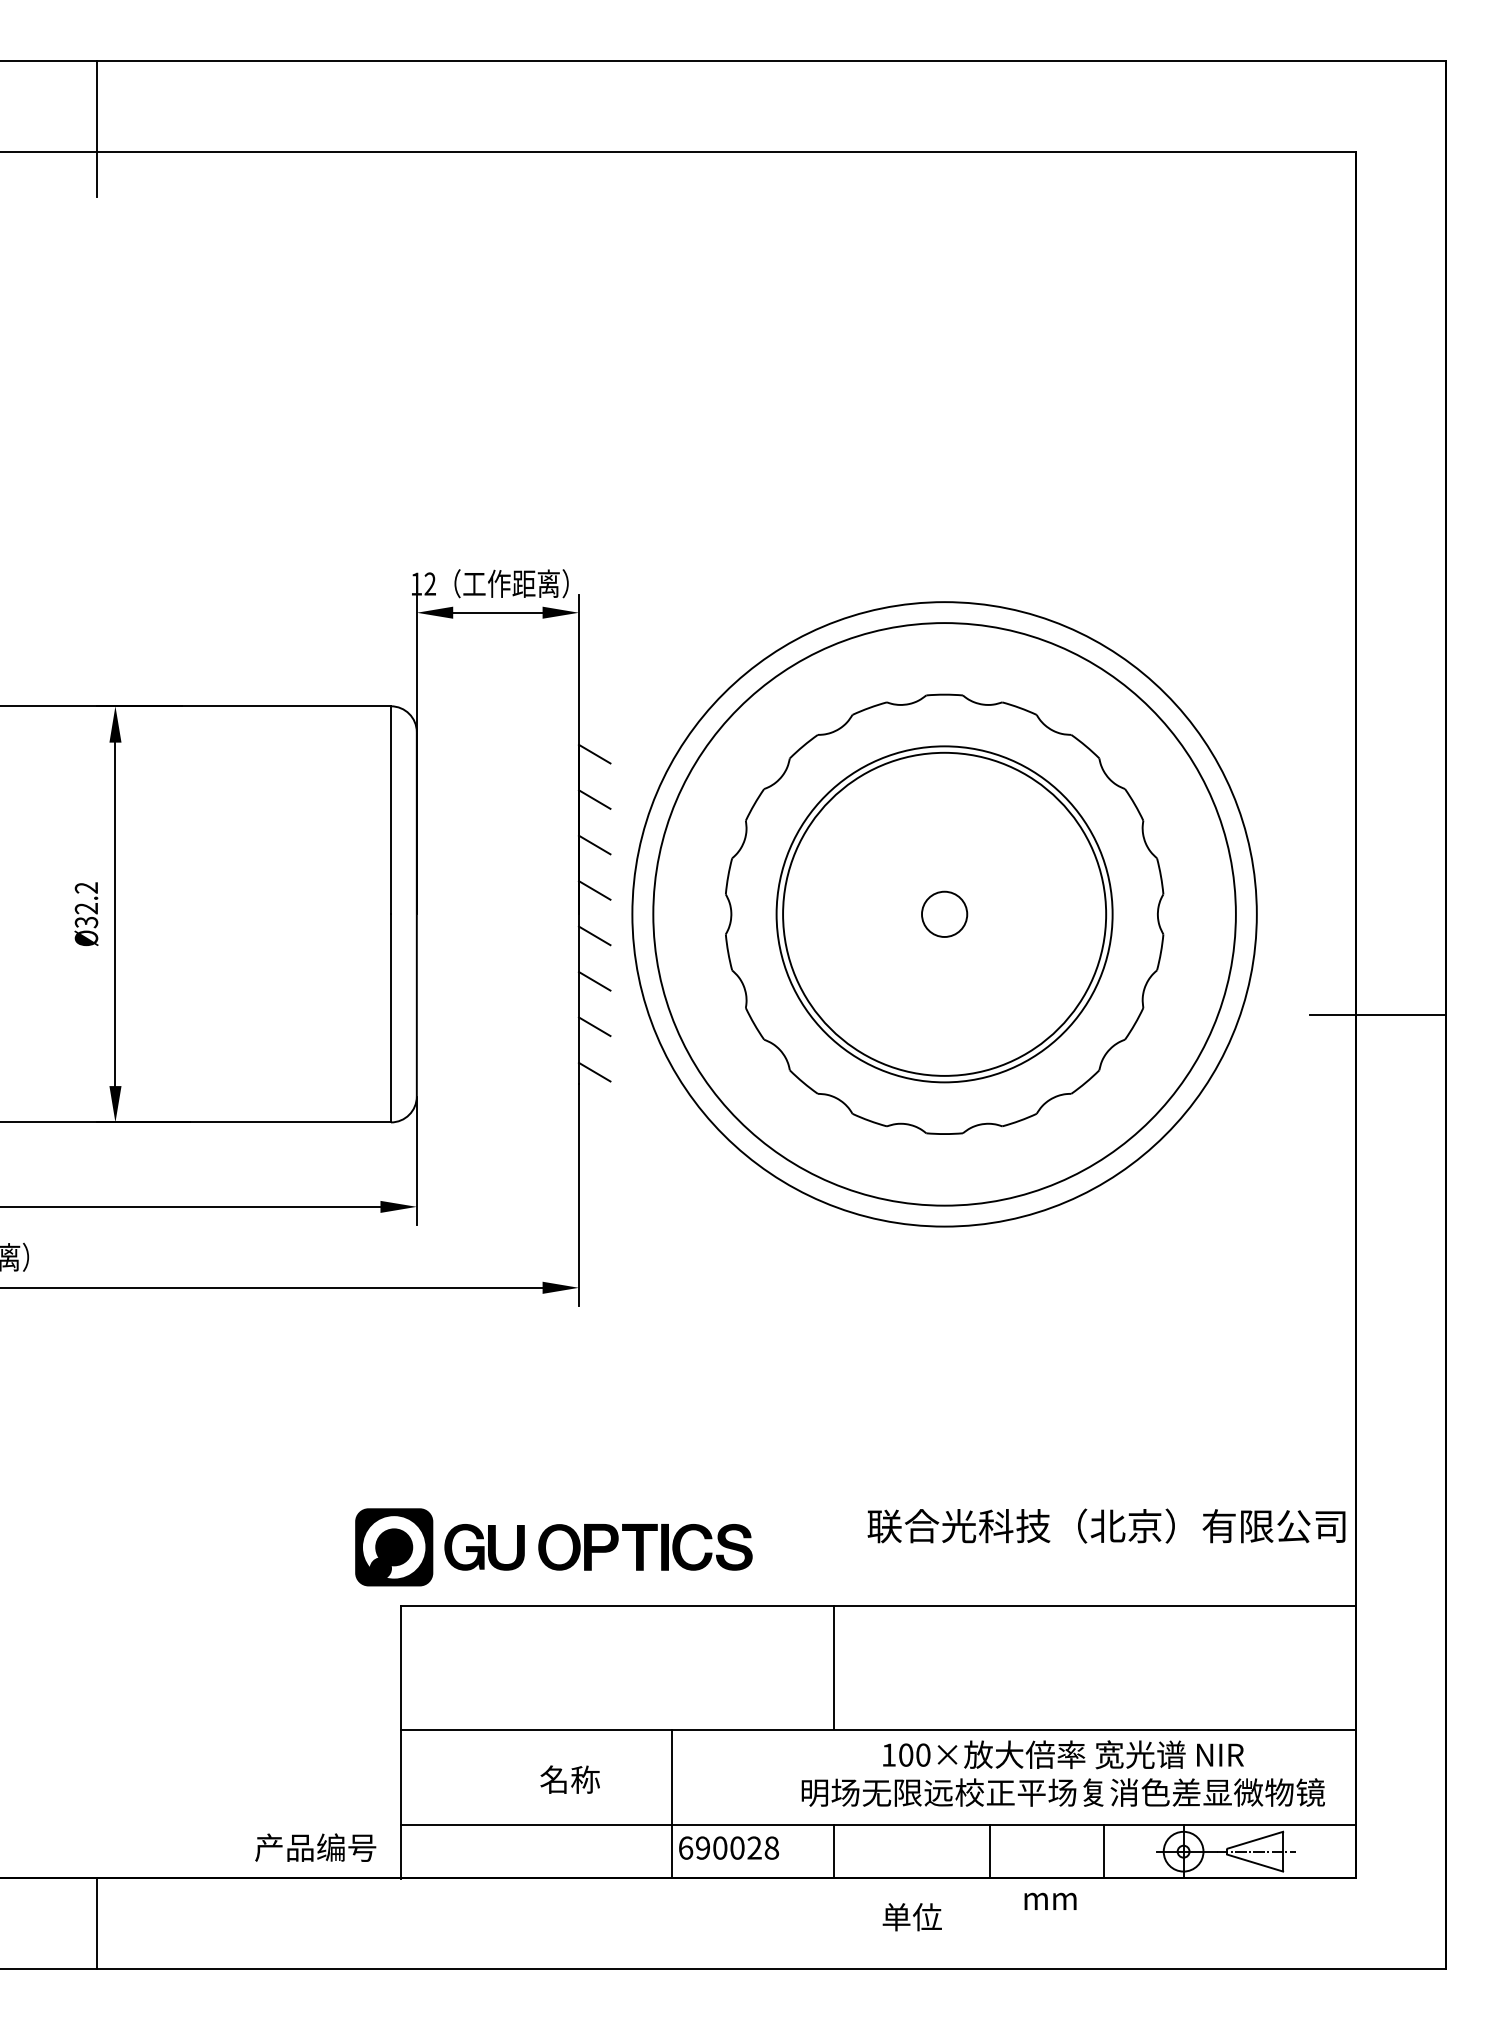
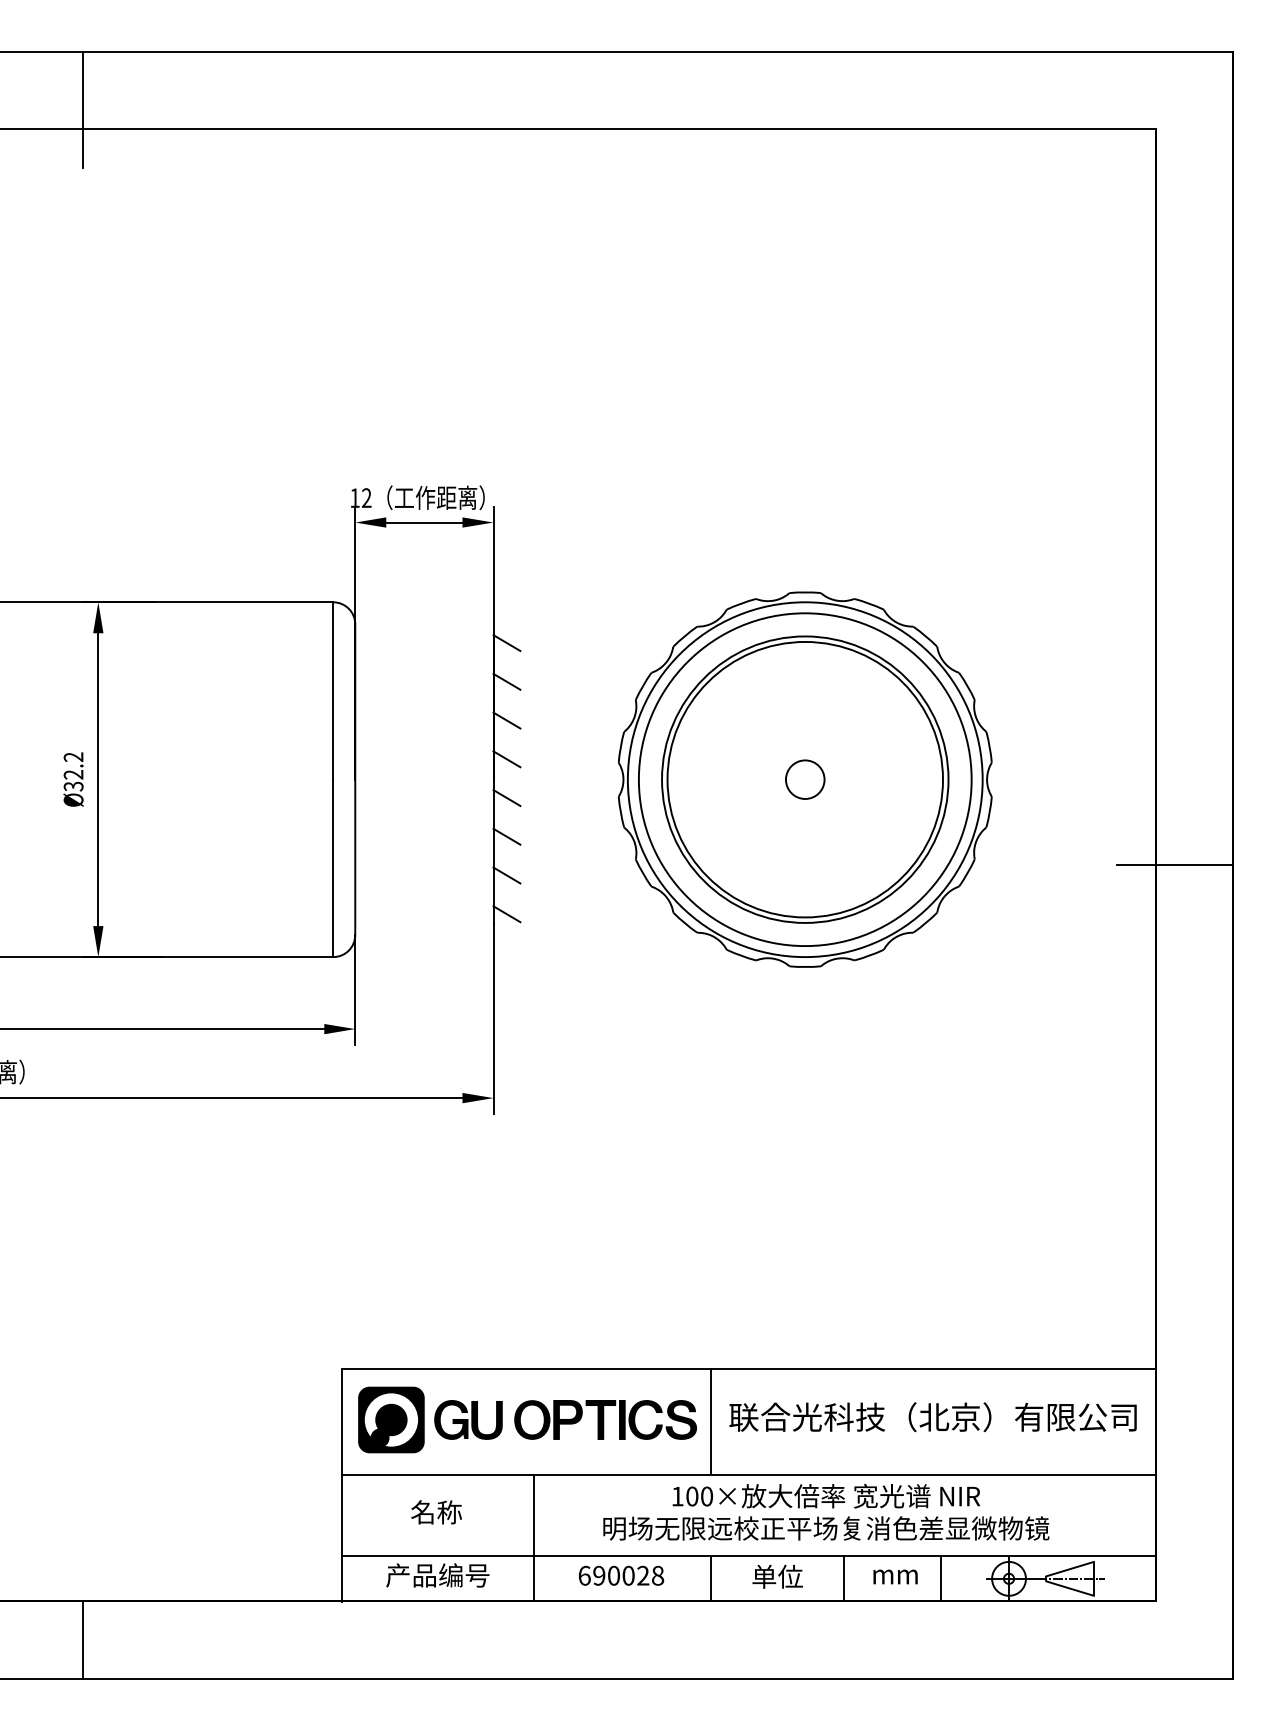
circle: (944, 914) -> (805, 779), size x0.62
circle: (944, 914) -> (805, 779), size x0.71
text: (1106, 1525) -> (933, 1416), moved
part: (553, 1547) -> (527, 1420), moved
text: (1062, 1773) -> (825, 1512), moved
text: (569, 1779) -> (435, 1512), moved
line: (672, 1803) -> (534, 1537), moved
text: (315, 1847) -> (437, 1575), moved
text: (1050, 1900) -> (895, 1576), moved
text: (911, 1917) -> (777, 1576), moved

